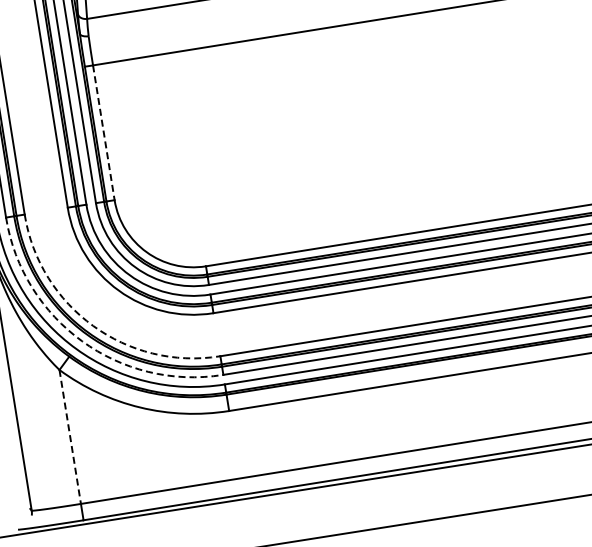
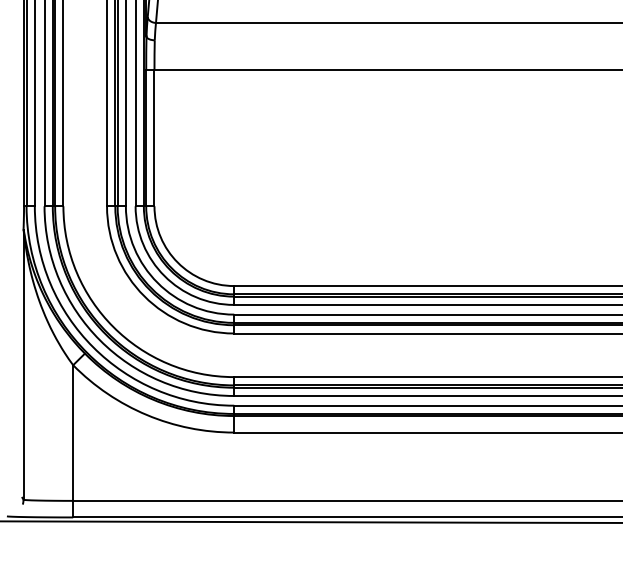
line: (103, 133) -> (154, 138), dashed -> solid
arc: (93, 326) -> (113, 327), dashed -> solid
arc: (82, 341) -> (100, 340), dashed -> solid
line: (70, 437) -> (73, 433), dashed -> solid

